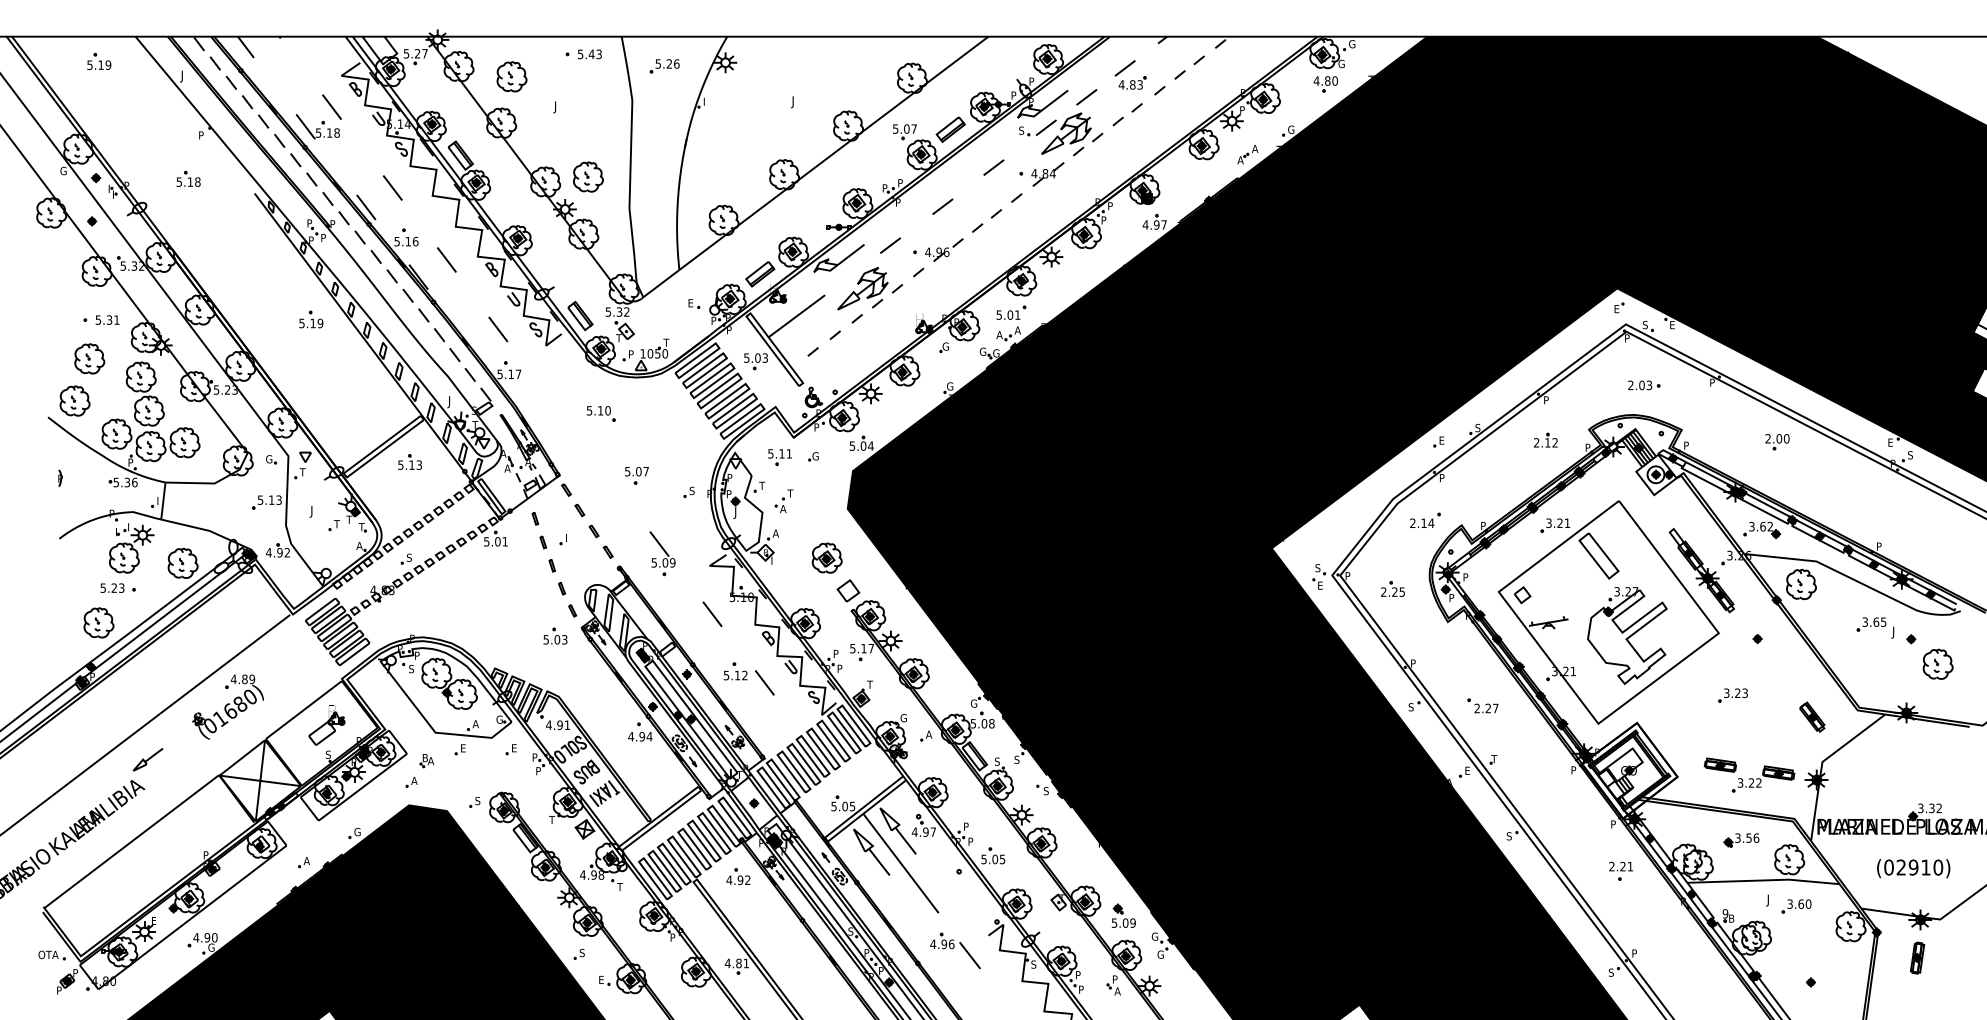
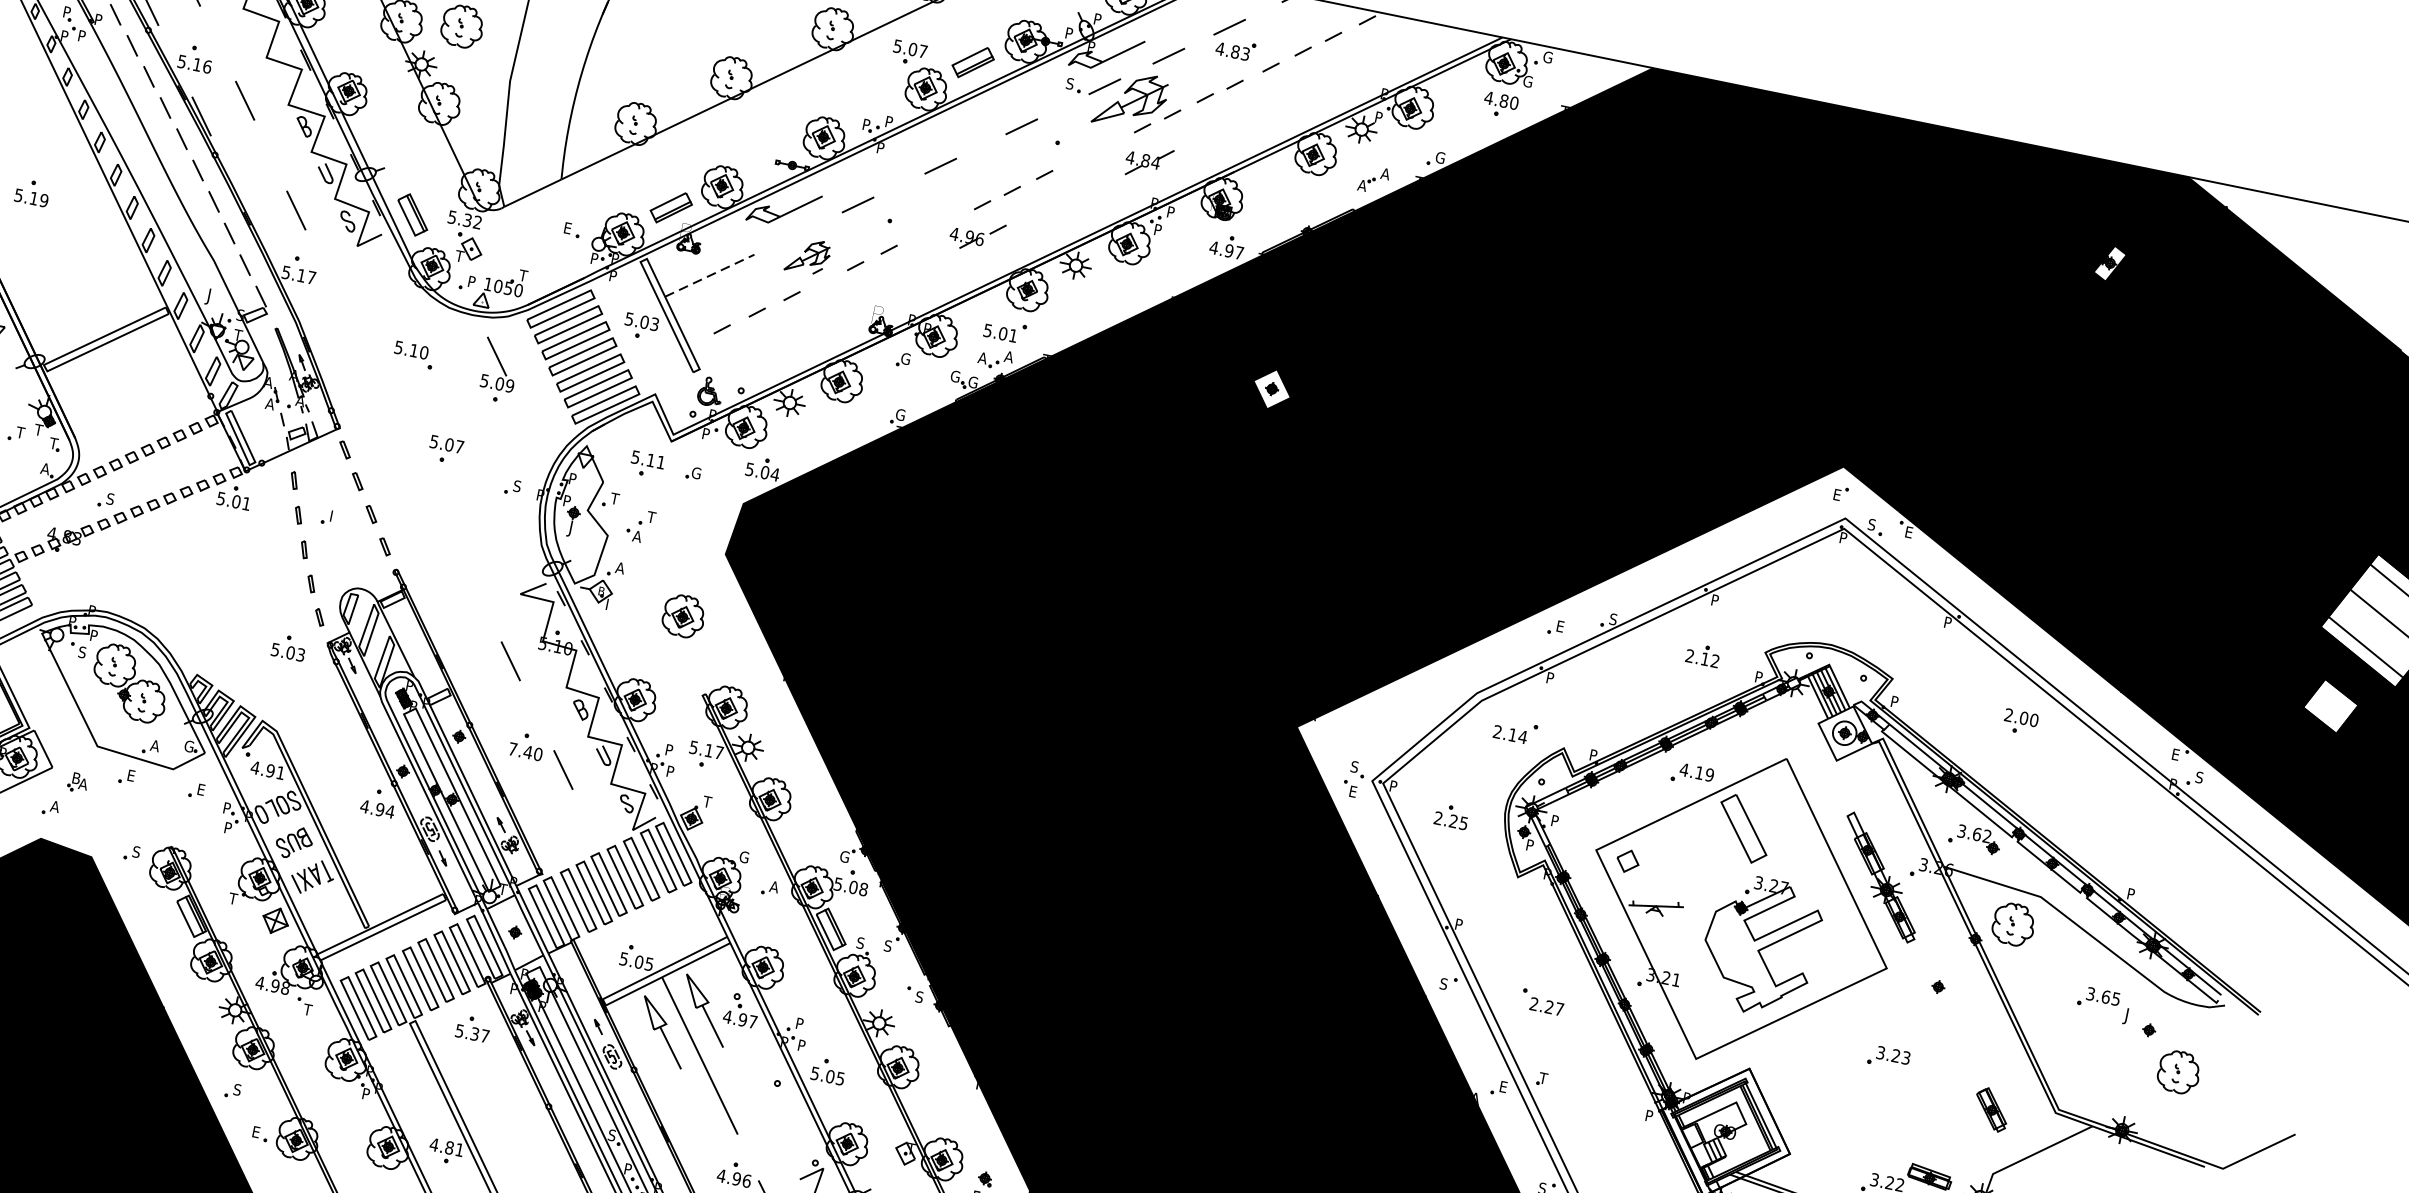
fill: (1774, 108) -> (2109, 263), removed
part: (1047, 174) -> (1148, 162), moved
part: (944, 249) -> (977, 234), moved
part: (862, 288) -> (807, 255), size x0.6
line: (797, 315) -> (710, 274), solid -> dashed
fill: (1206, 315) -> (1272, 389), removed
part: (311, 319) -> (32, 192), moved
part: (1644, 385) -> (1853, 607), removed
part: (409, 461) -> (137, 366), removed
text: (1558, 523) -> (1697, 772), 3.21 -> 4.19
part: (662, 553) -> (498, 370), moved
part: (848, 590) -> (704, 666), removed
text: (735, 675) -> (525, 751), 5.12 -> 7.40
part: (1719, 764) -> (1851, 1148), removed
text: (738, 880) -> (472, 1033), 4.92 -> 5.37

